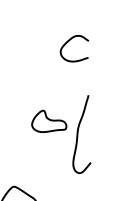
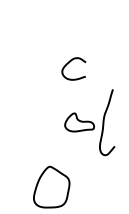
curve: (69, 42) -> (69, 63), moved
part: (49, 121) -> (79, 122), moved

